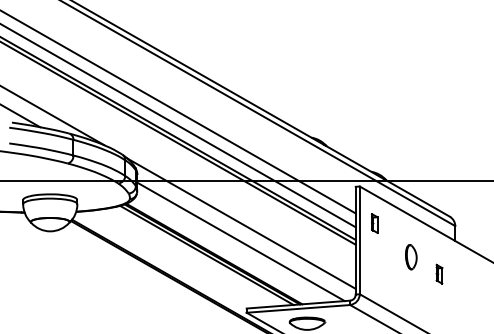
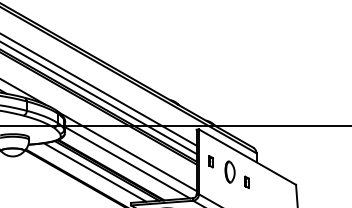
part: (373, 223) -> (210, 161), moved
part: (410, 256) -> (229, 171), size x1.43
line: (186, 257) -> (94, 172), added

